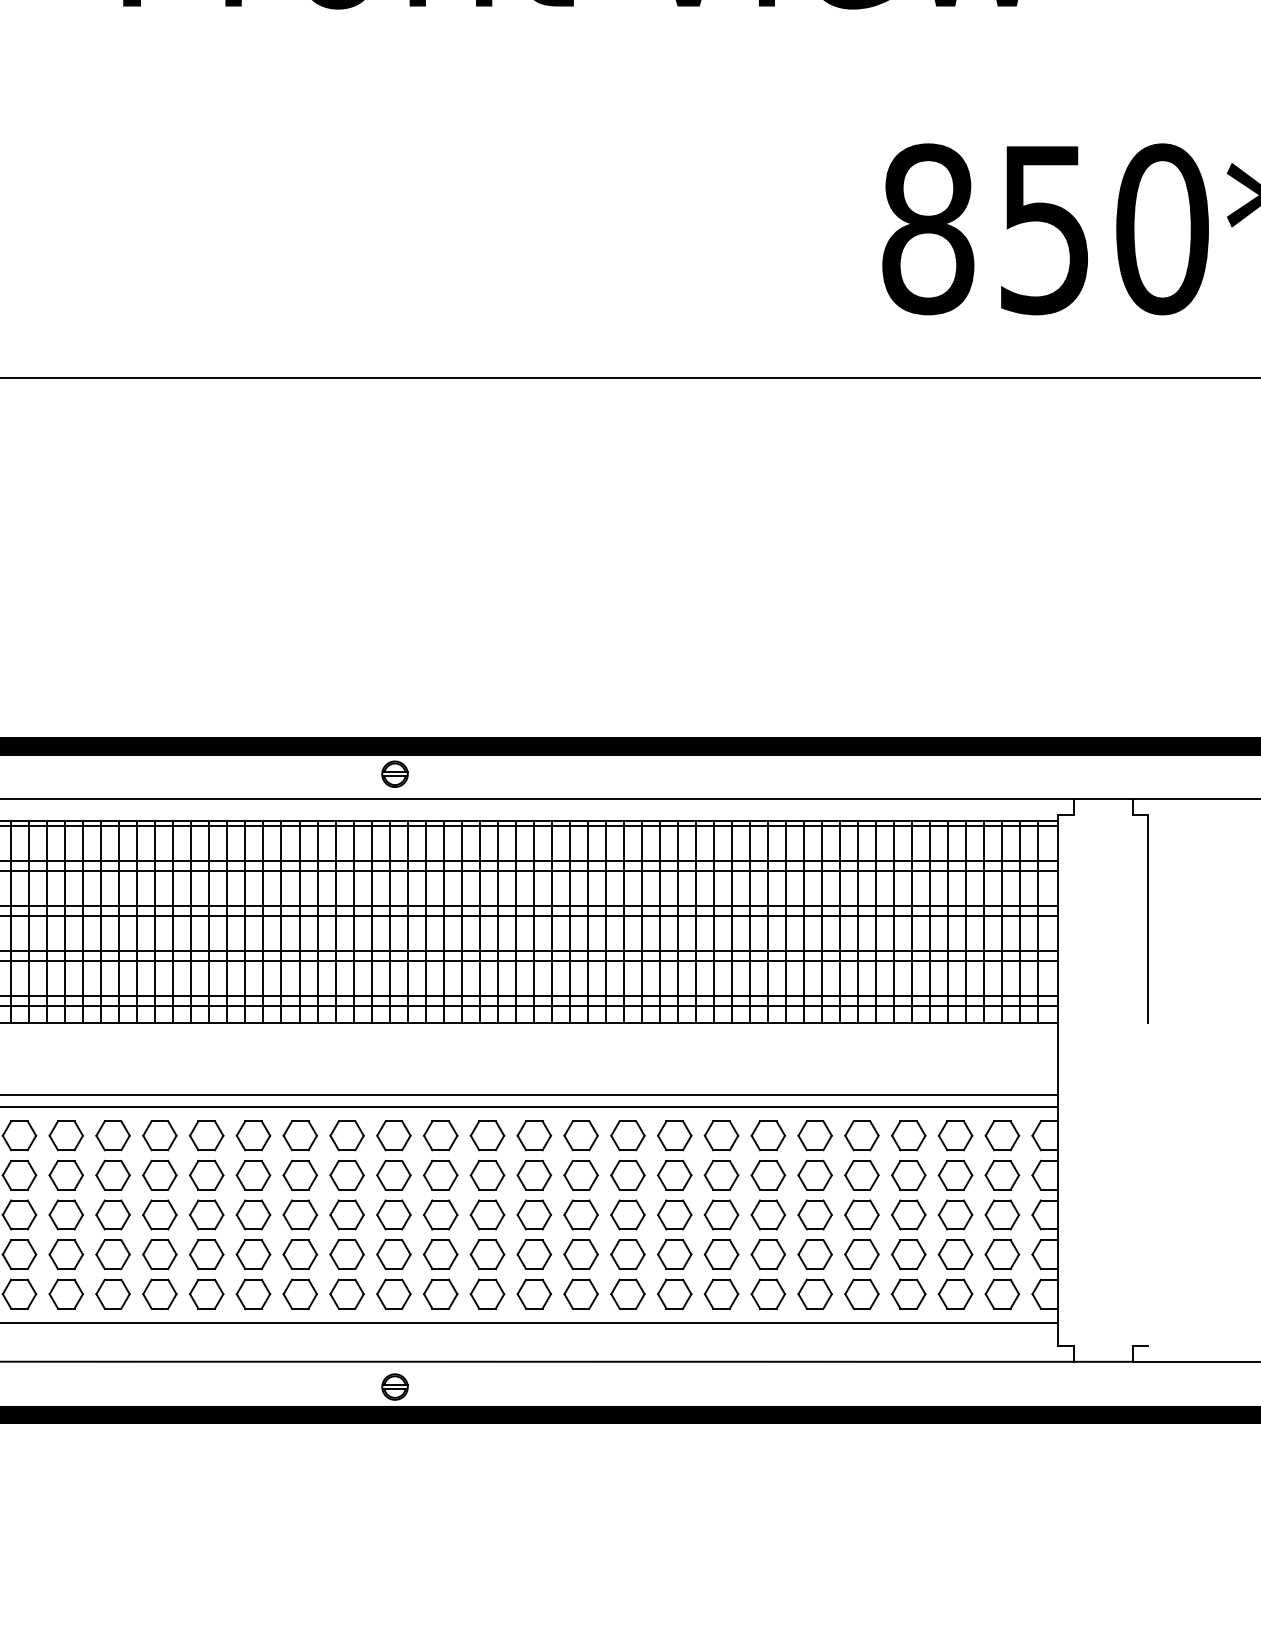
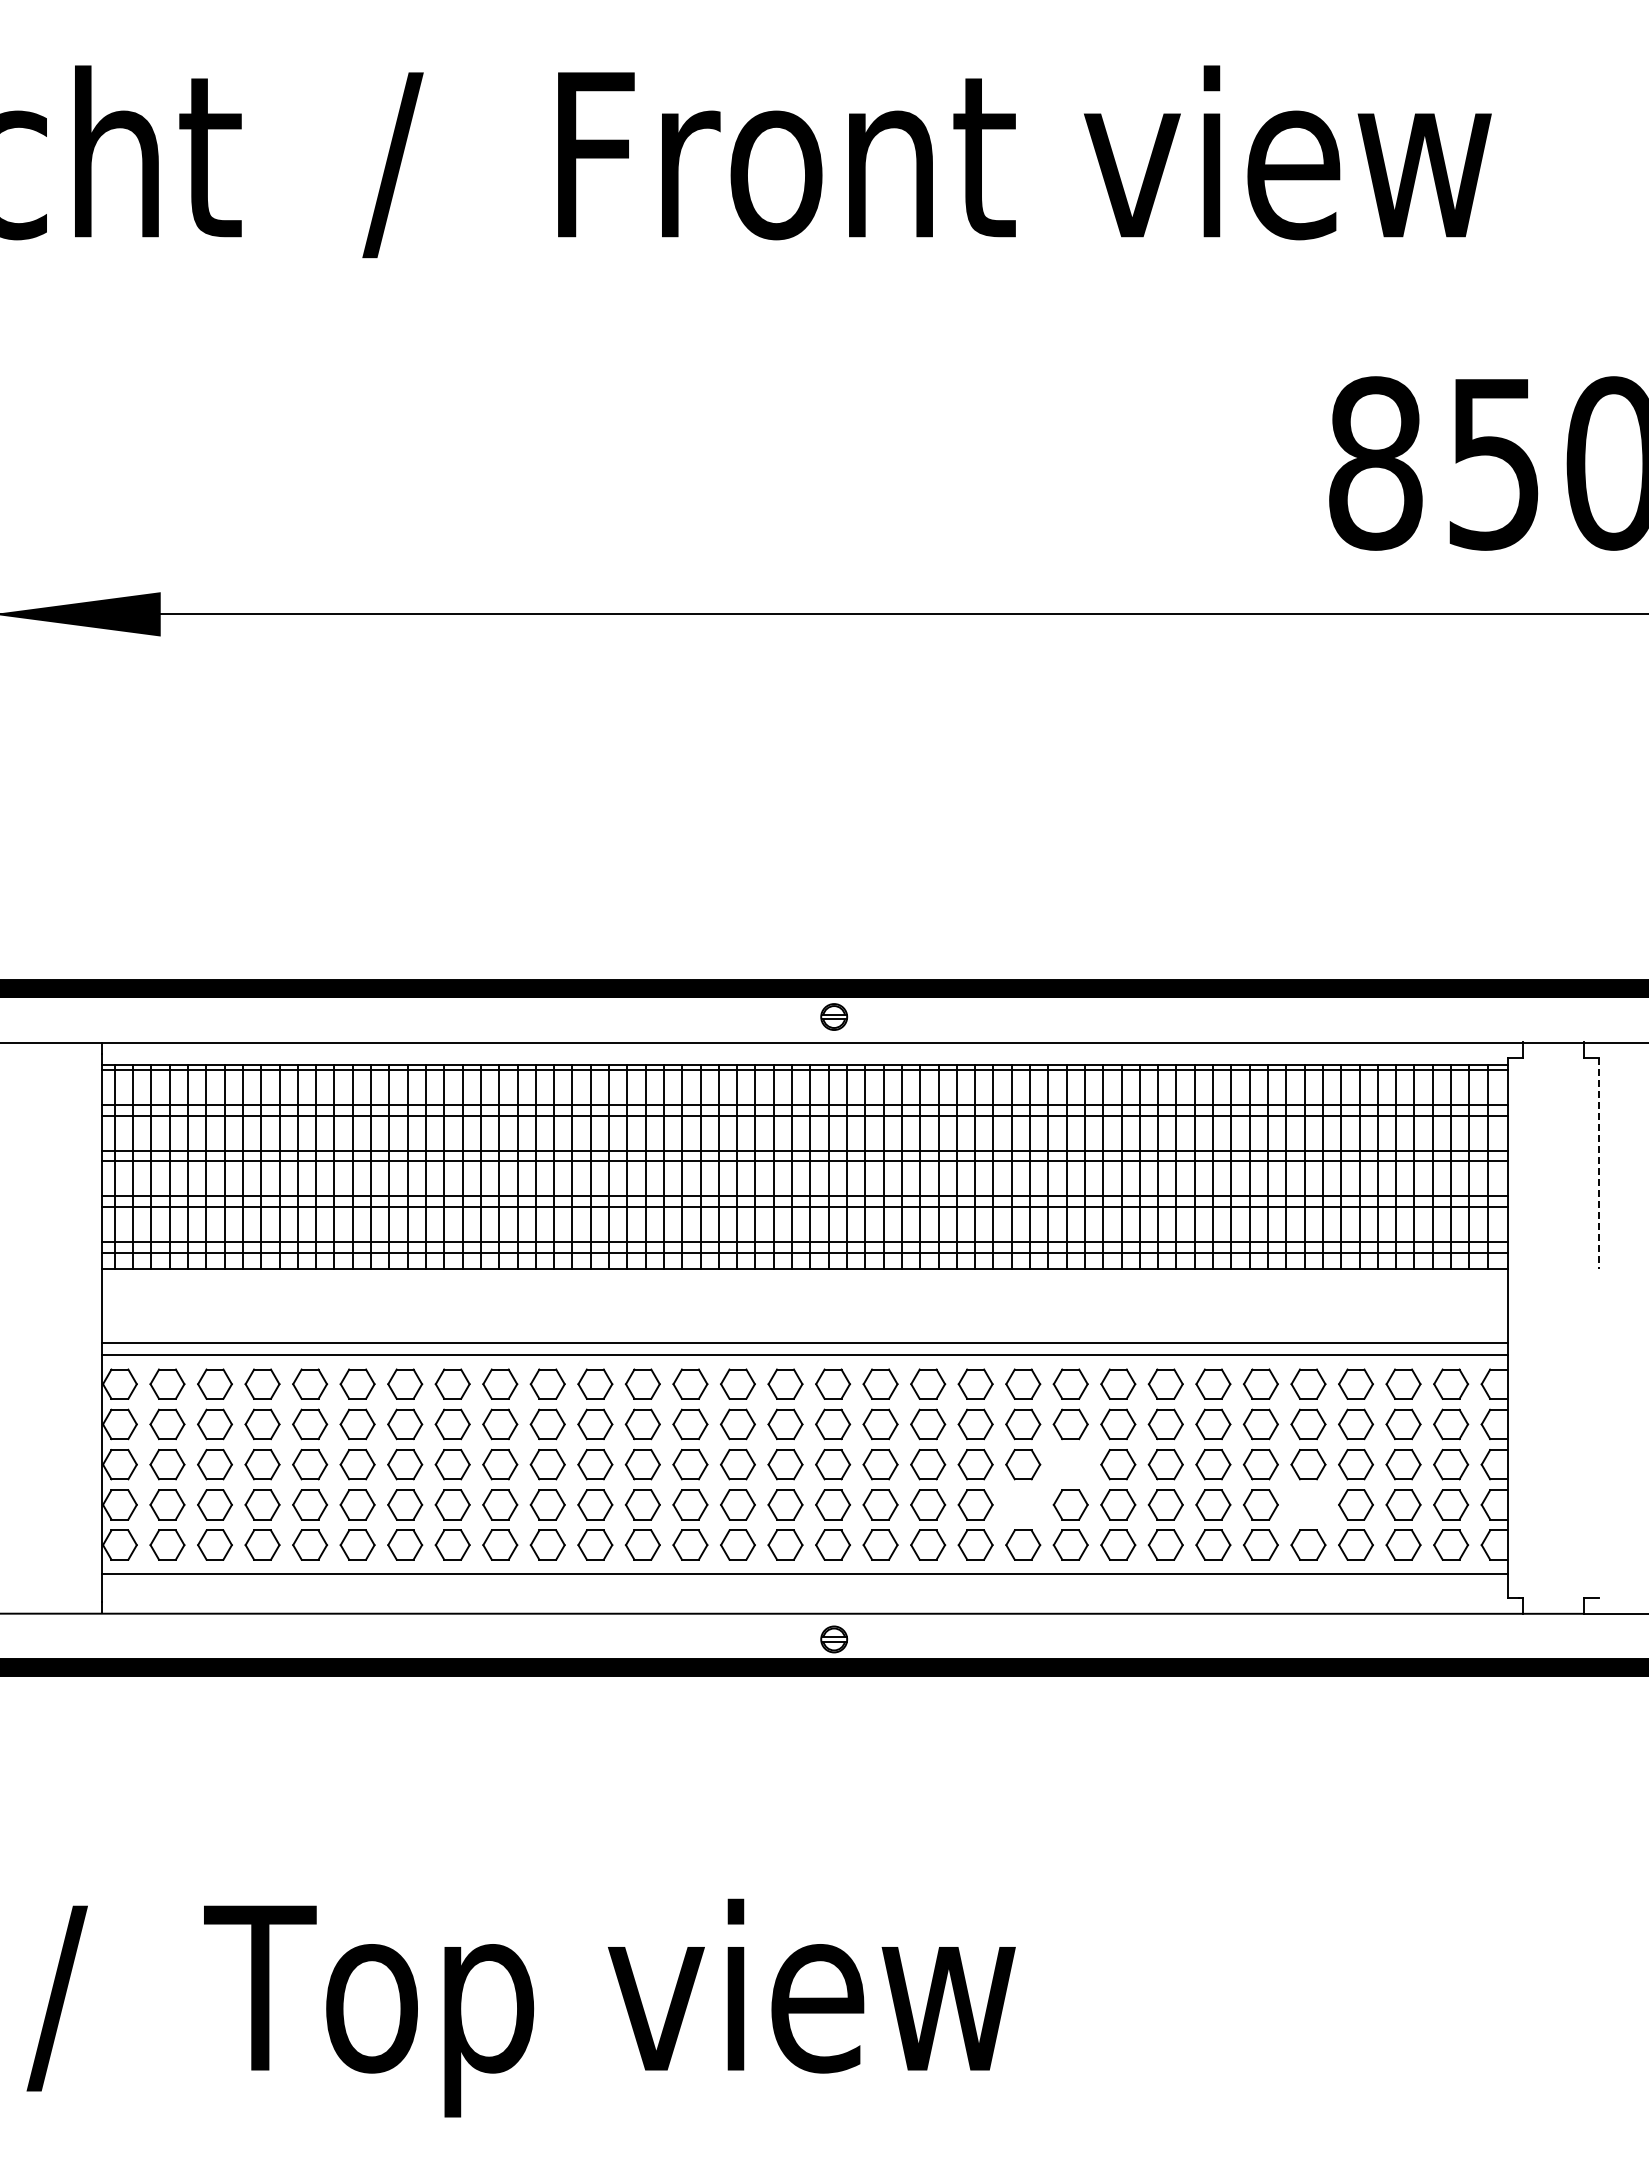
line: (1148, 918) -> (1599, 1163), solid -> dashed
part: (627, 1214) -> (1070, 1464), removed
part: (581, 1254) -> (1023, 1504), removed
part: (861, 1254) -> (1308, 1504), removed

